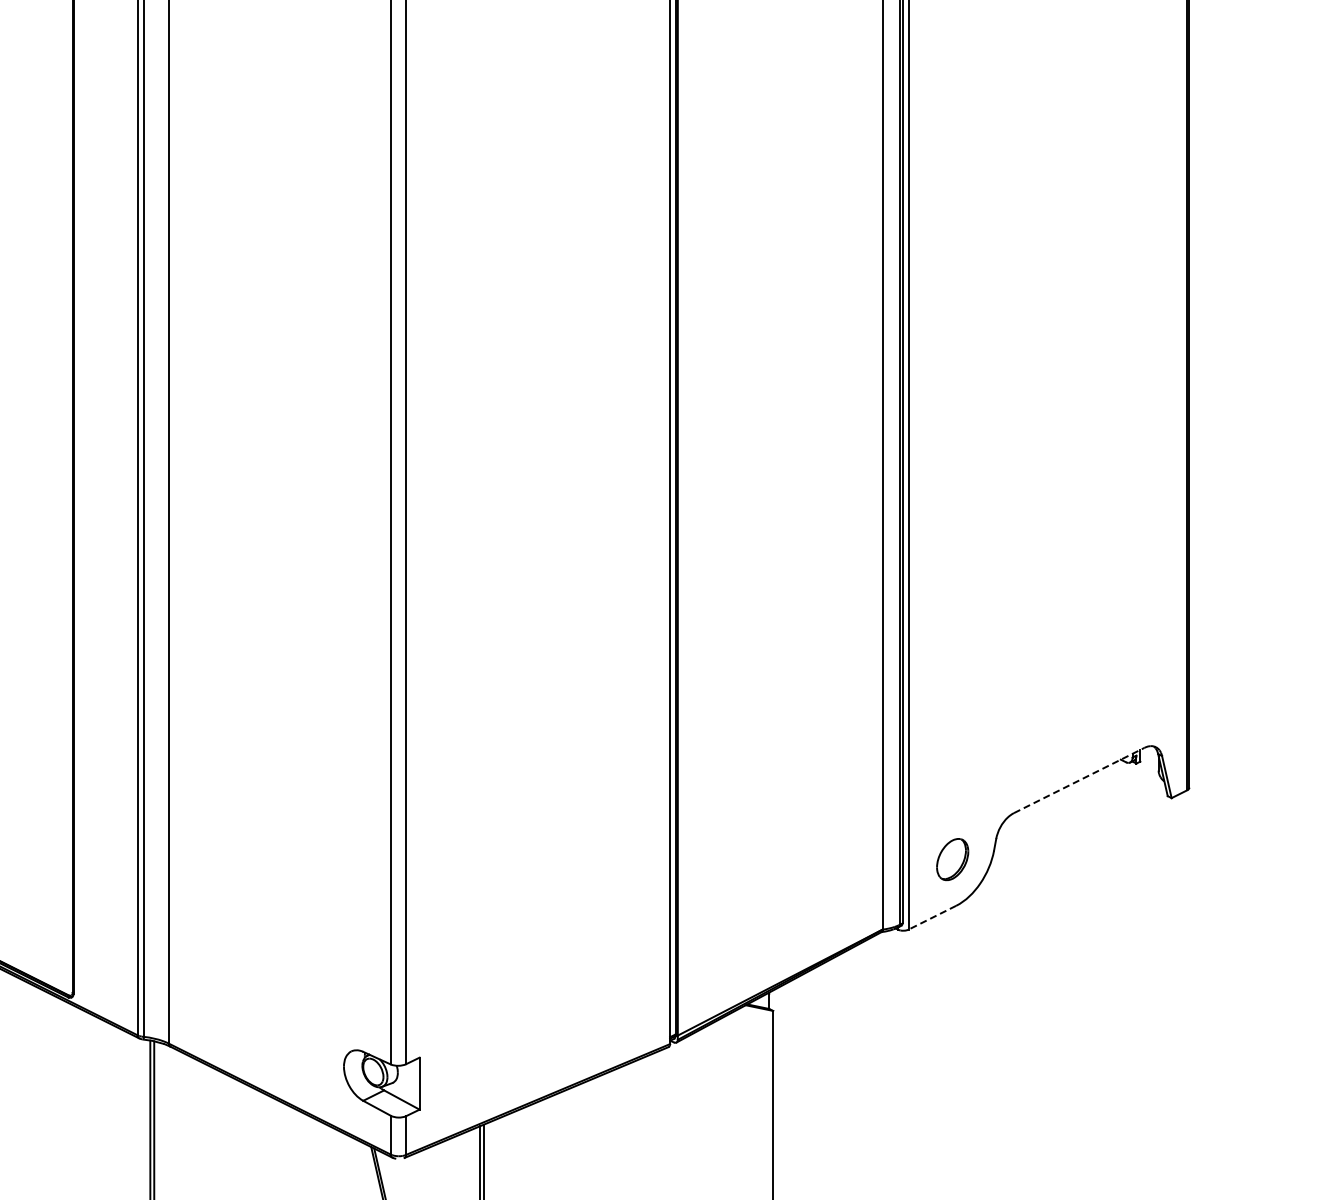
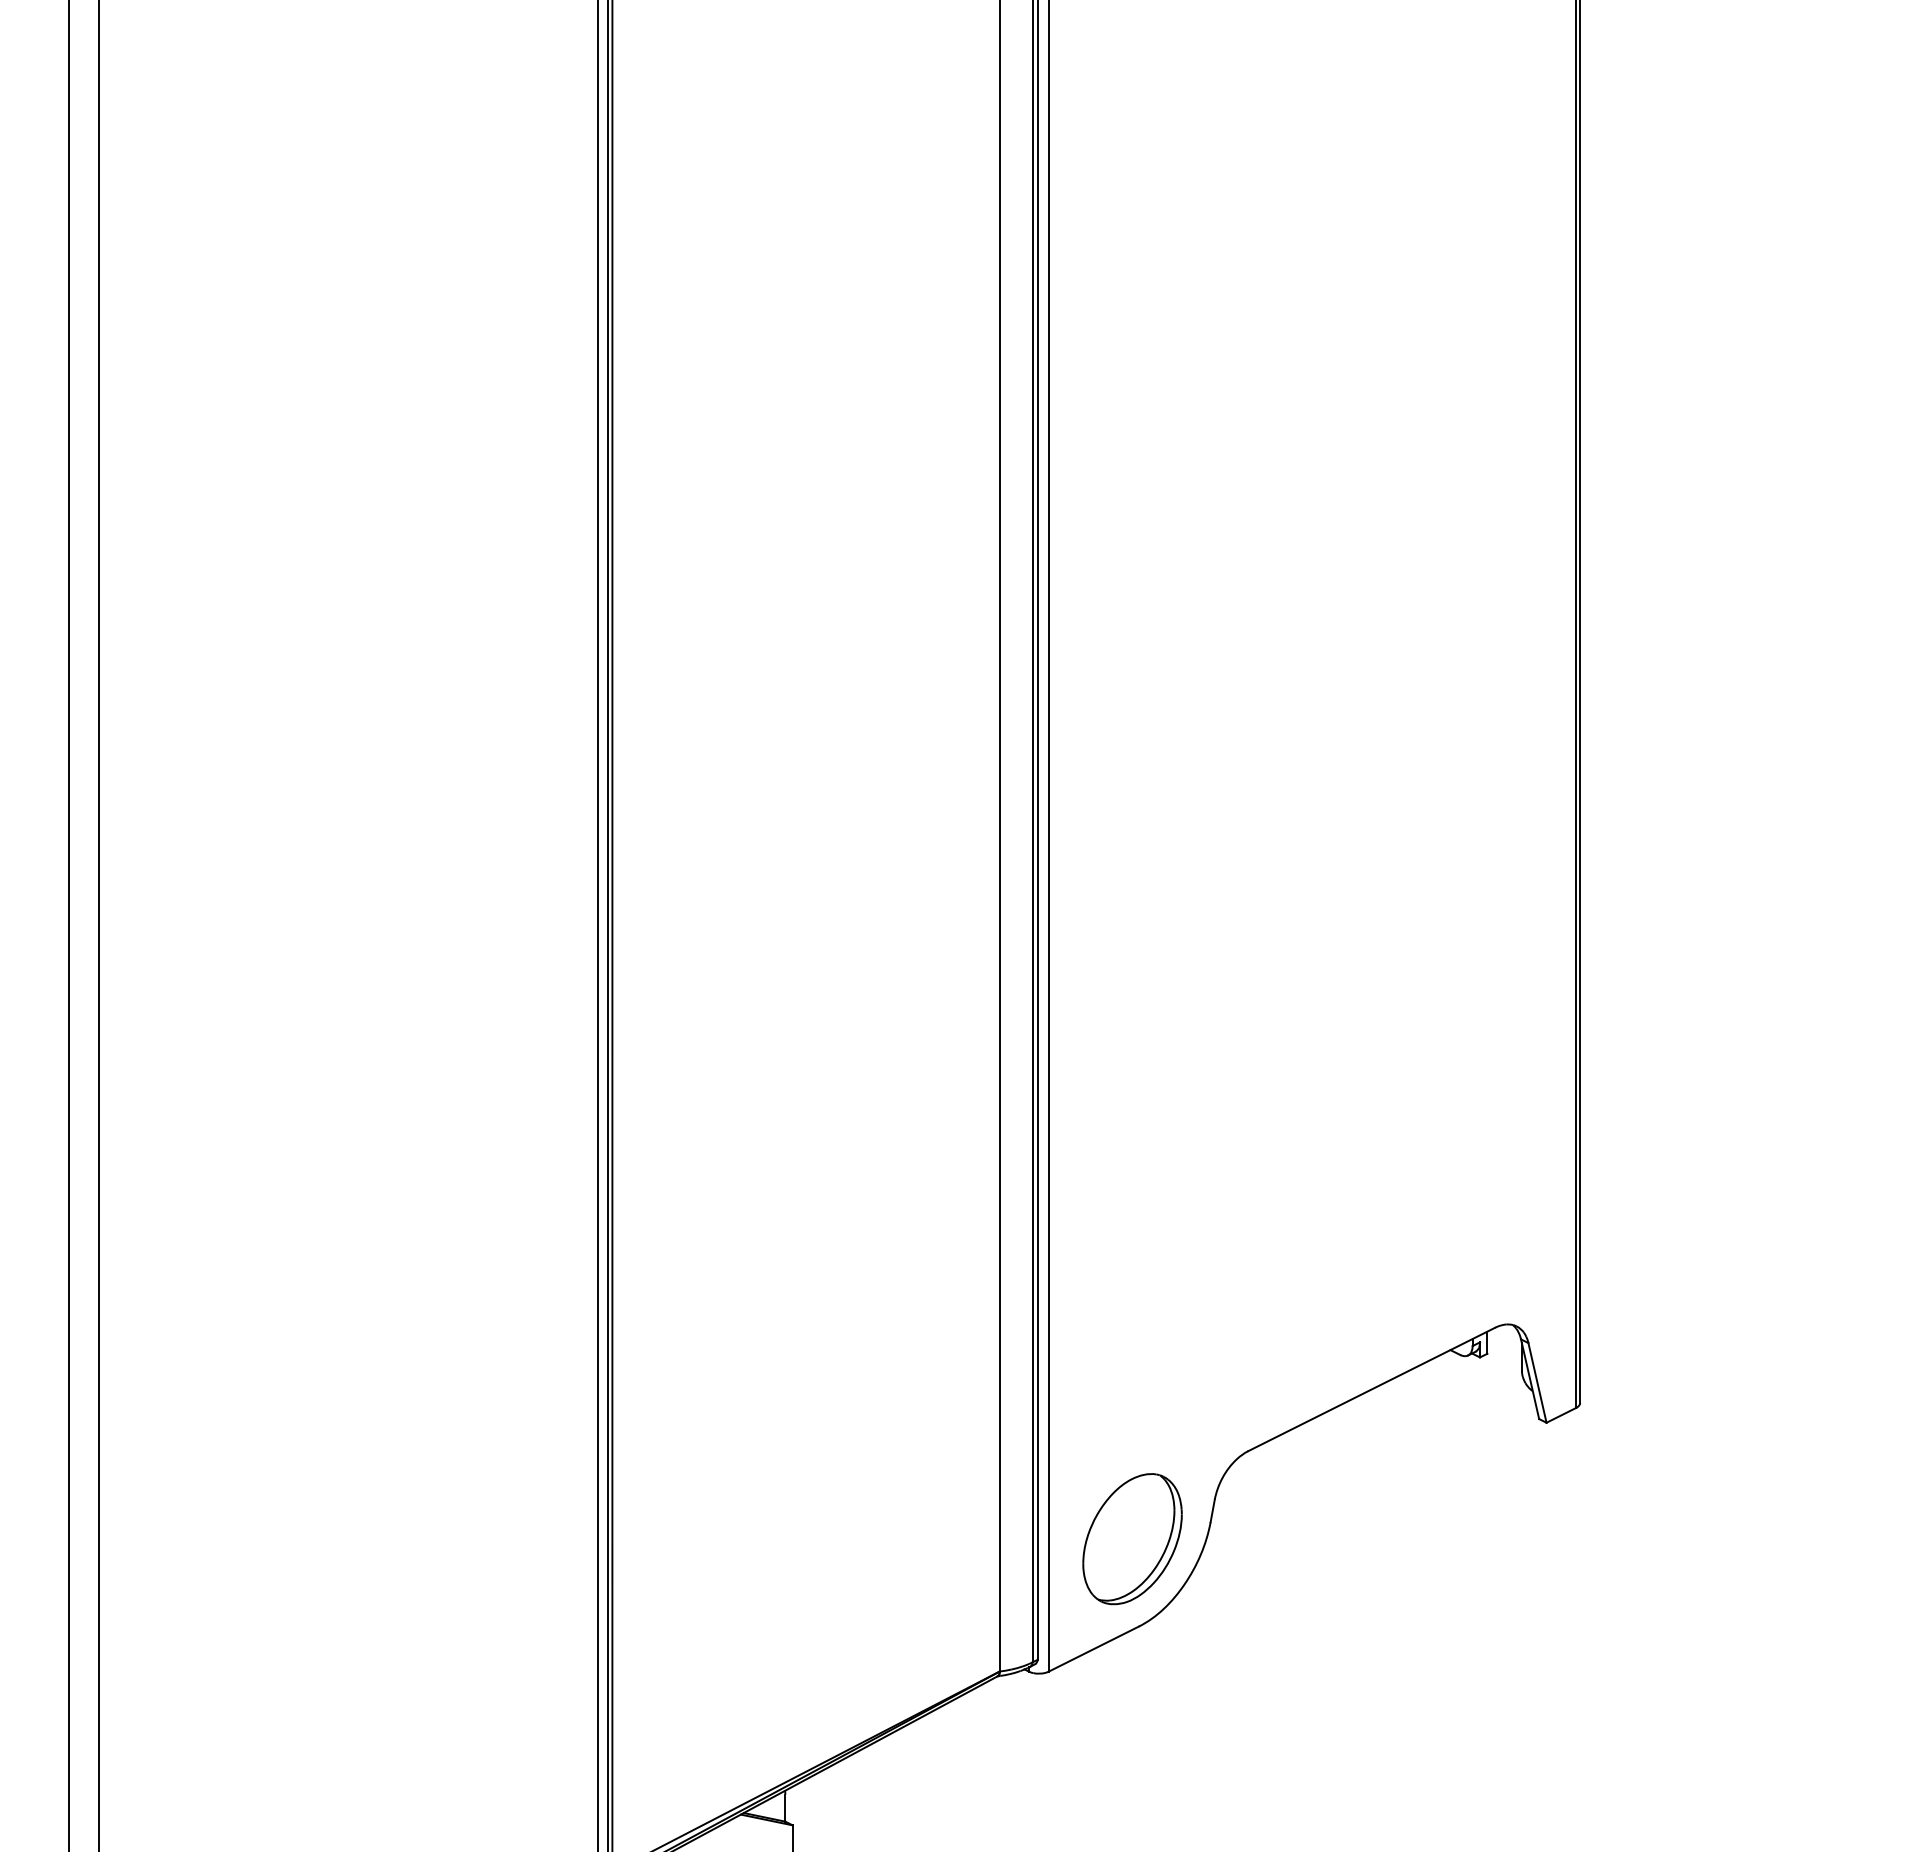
line: (1079, 780) -> (1372, 1389), dashed -> solid
part: (952, 859) -> (1131, 1538), size x1.67
line: (932, 917) -> (1094, 1648), dashed -> solid

